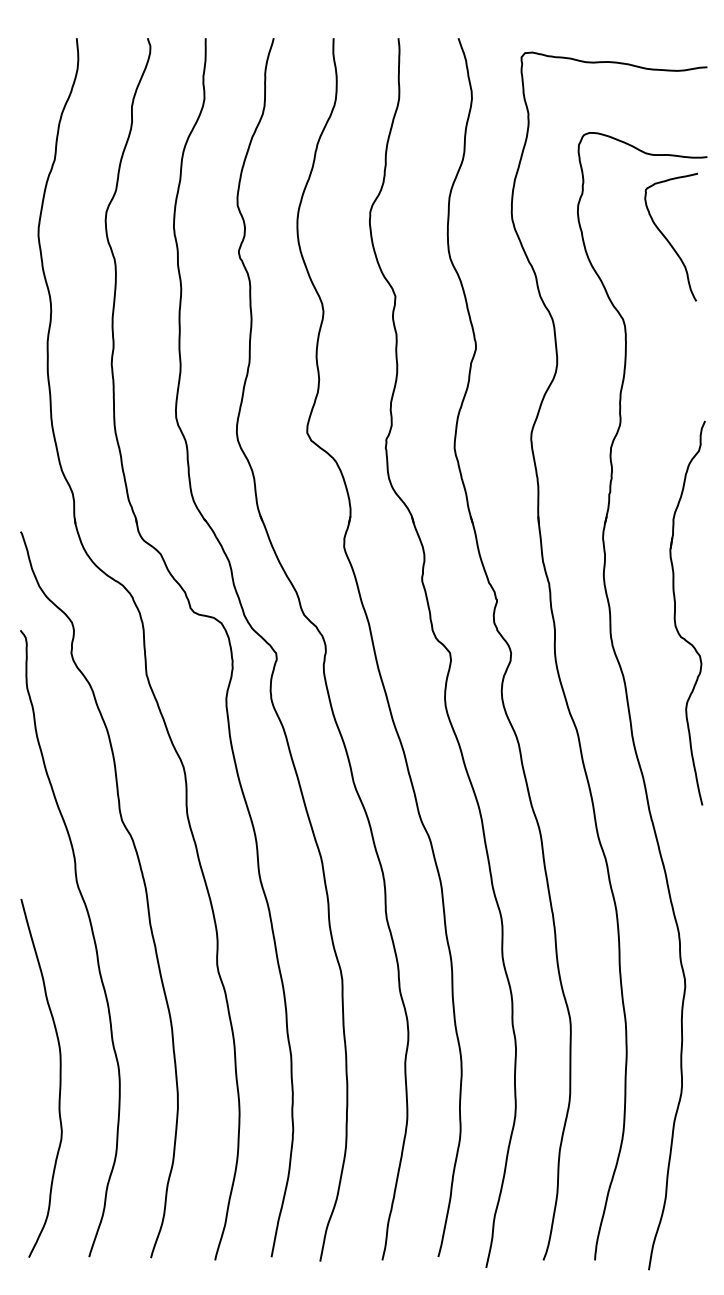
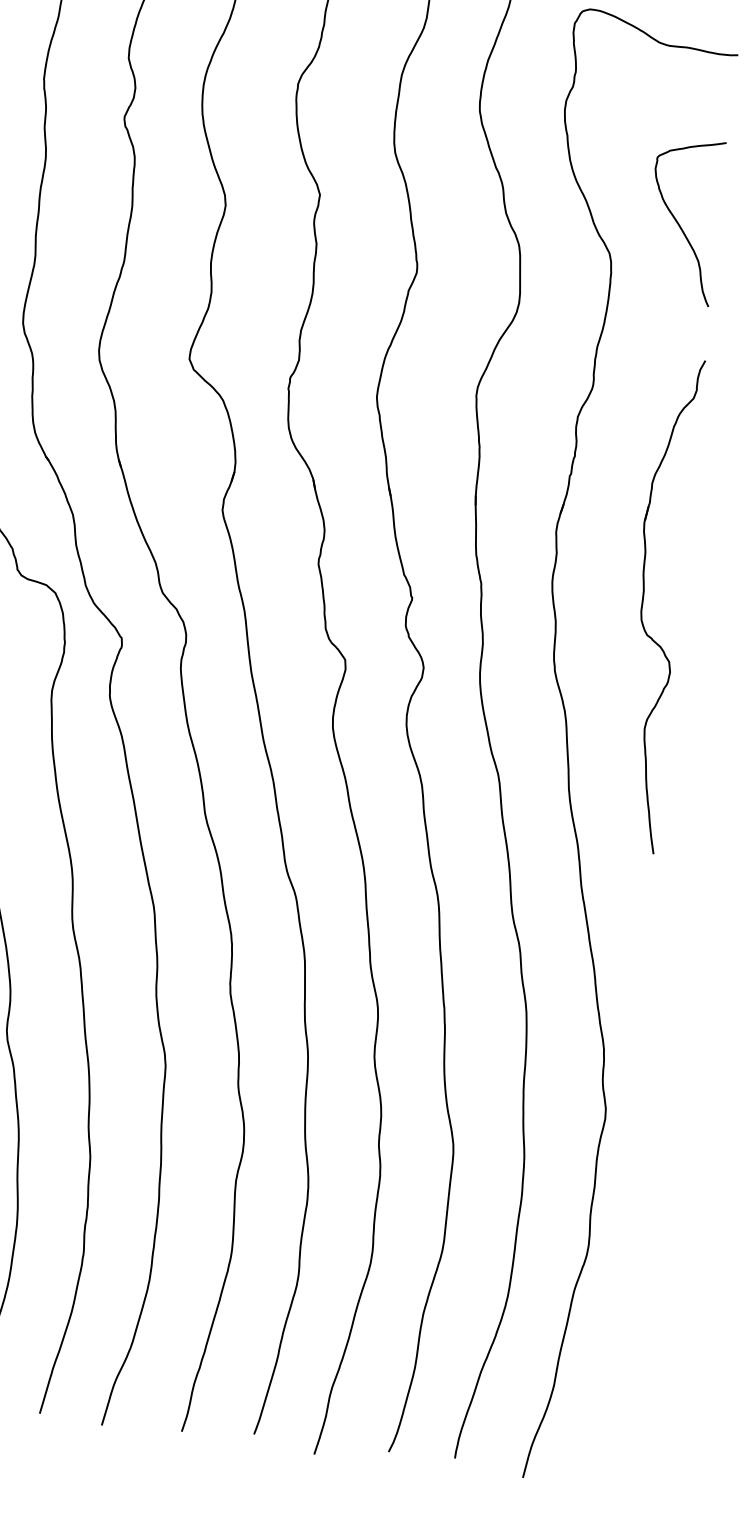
curve: (667, 238) -> (679, 222), moved
part: (675, 612) -> (643, 602), moved

